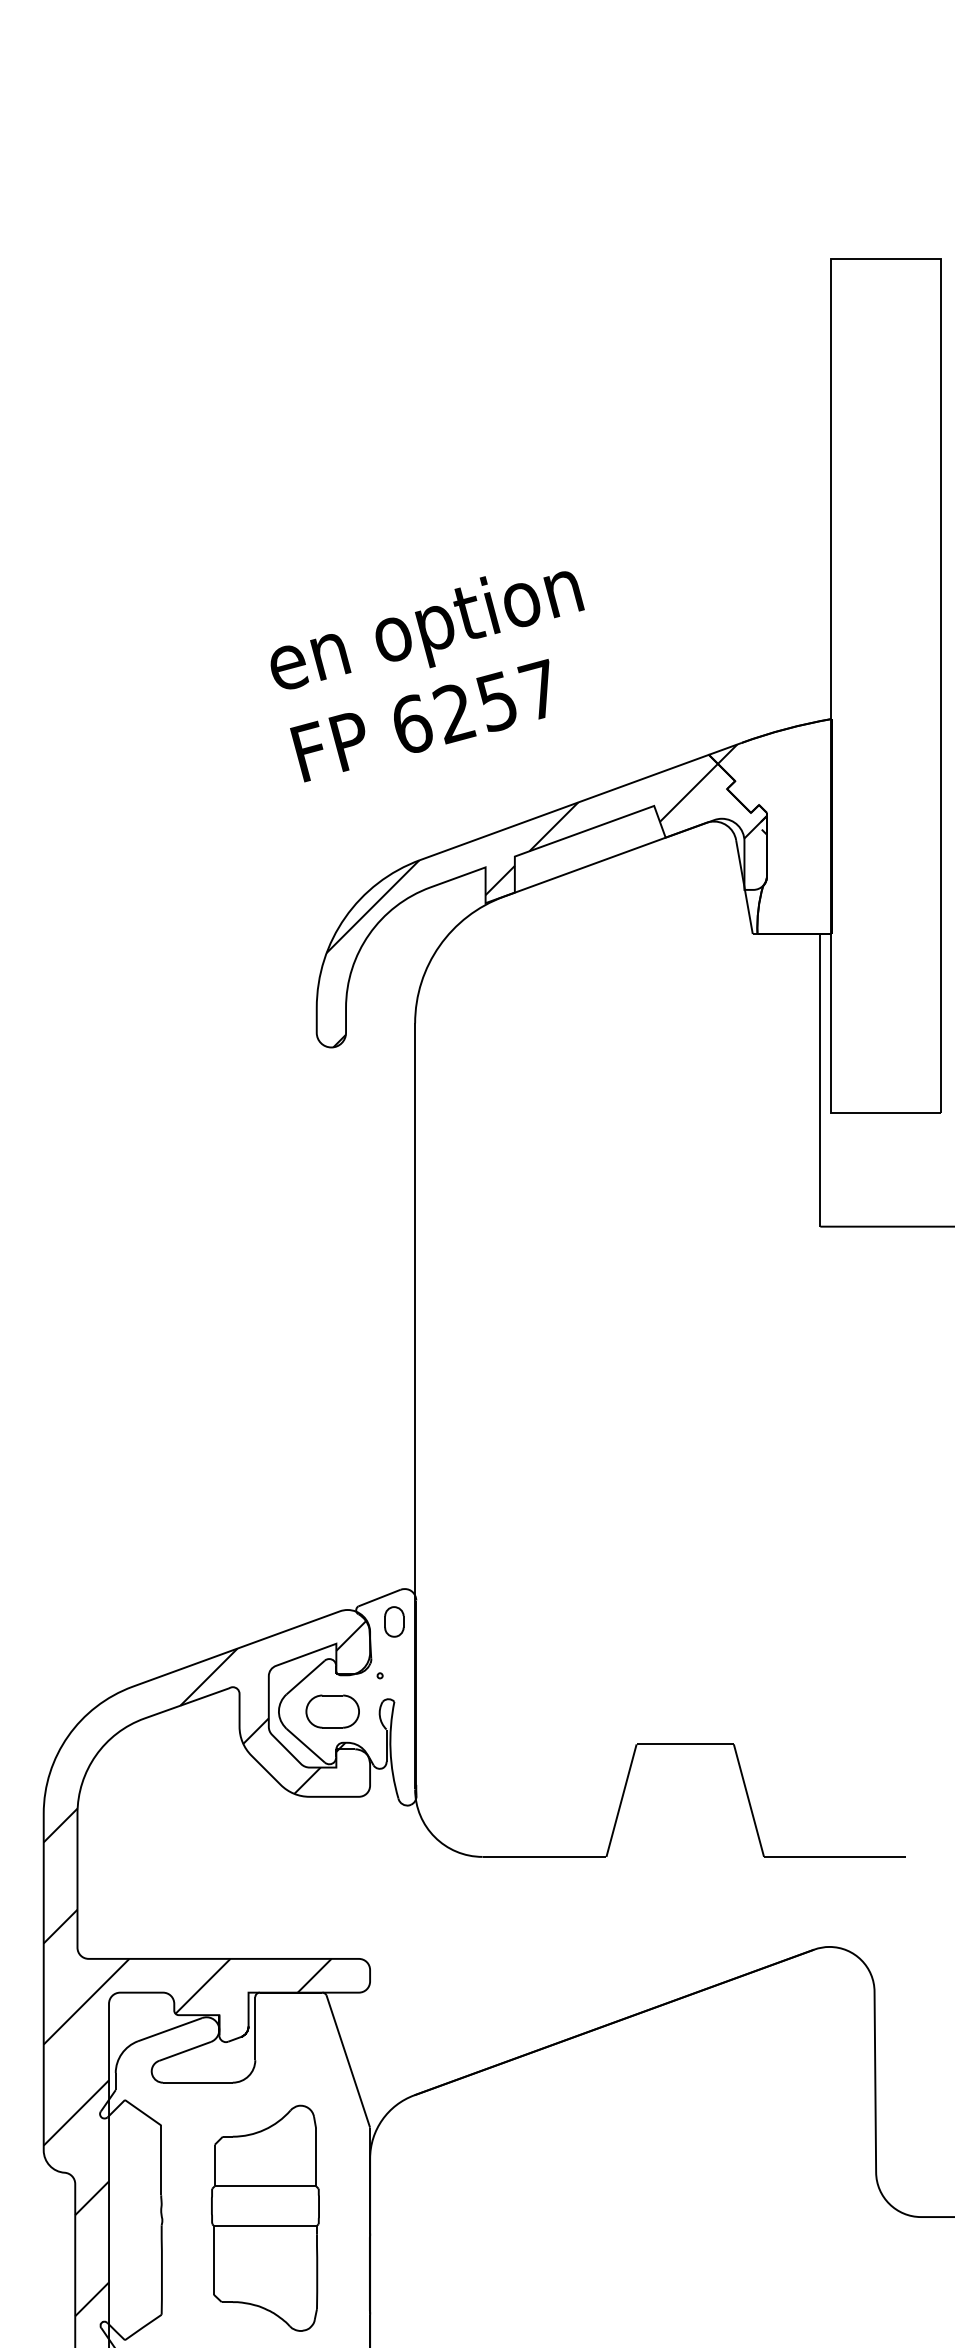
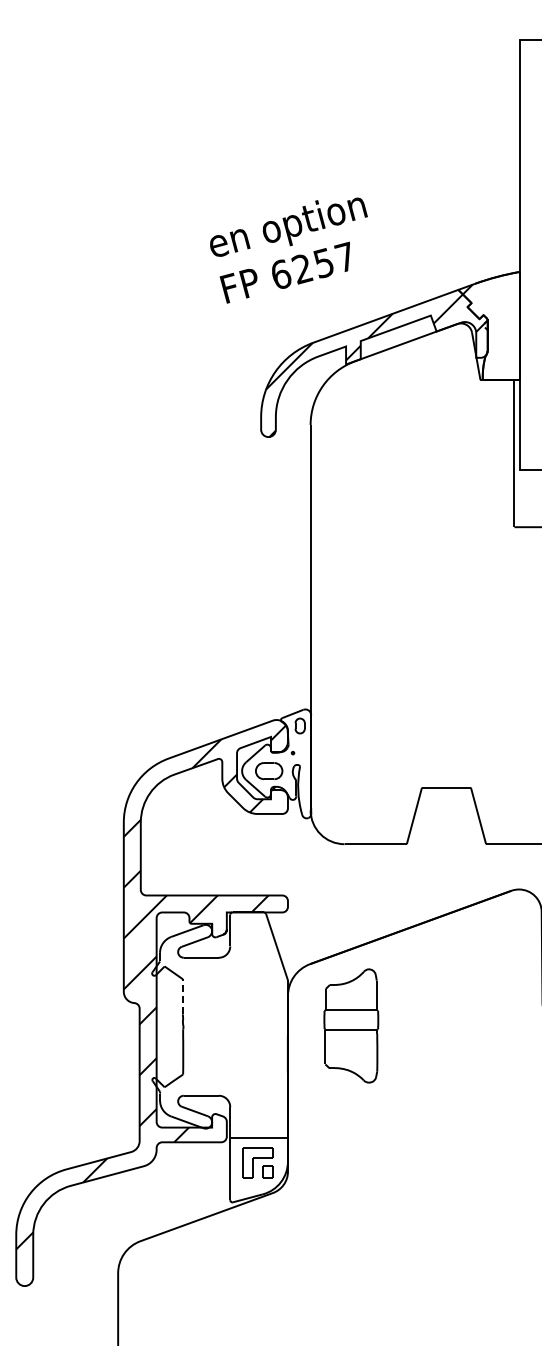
text: (426, 676) -> (288, 250), moved
line: (160, 2159) -> (182, 996), solid -> dashed
part: (265, 2217) -> (351, 1025), moved

